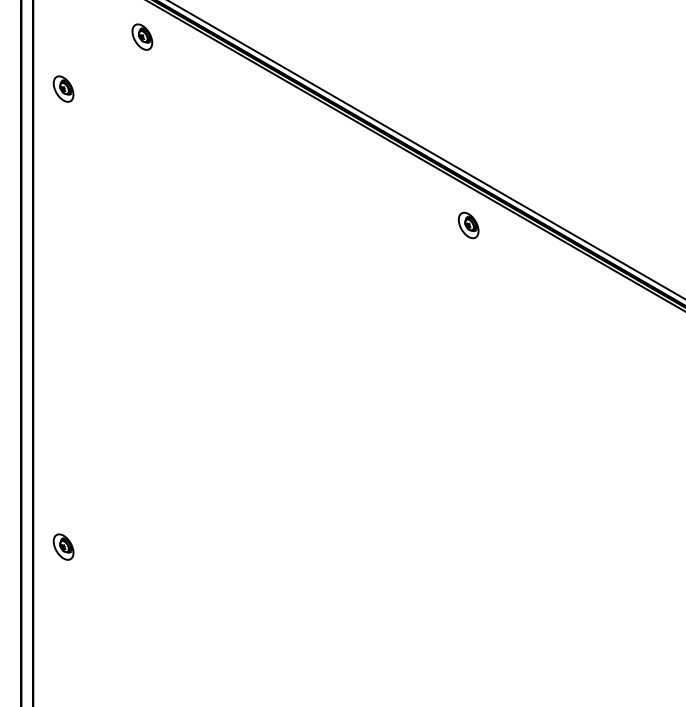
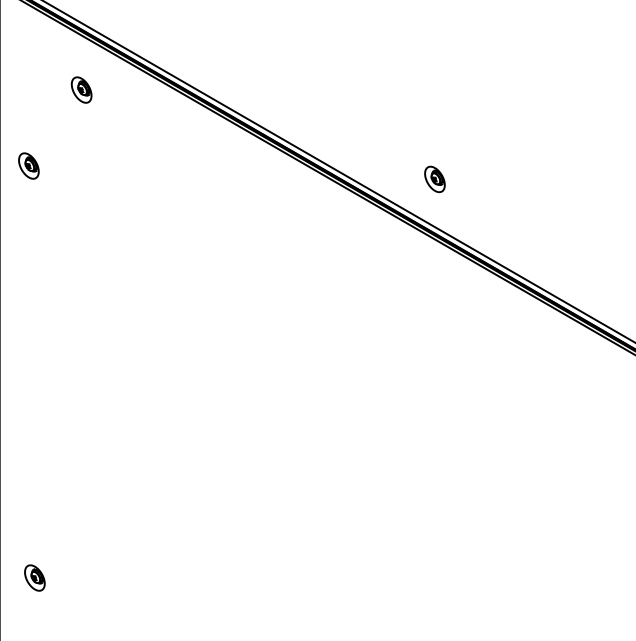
part: (142, 36) -> (81, 89), moved
part: (63, 88) -> (28, 165), moved
part: (468, 225) -> (434, 179), moved
part: (63, 546) -> (34, 577), moved

